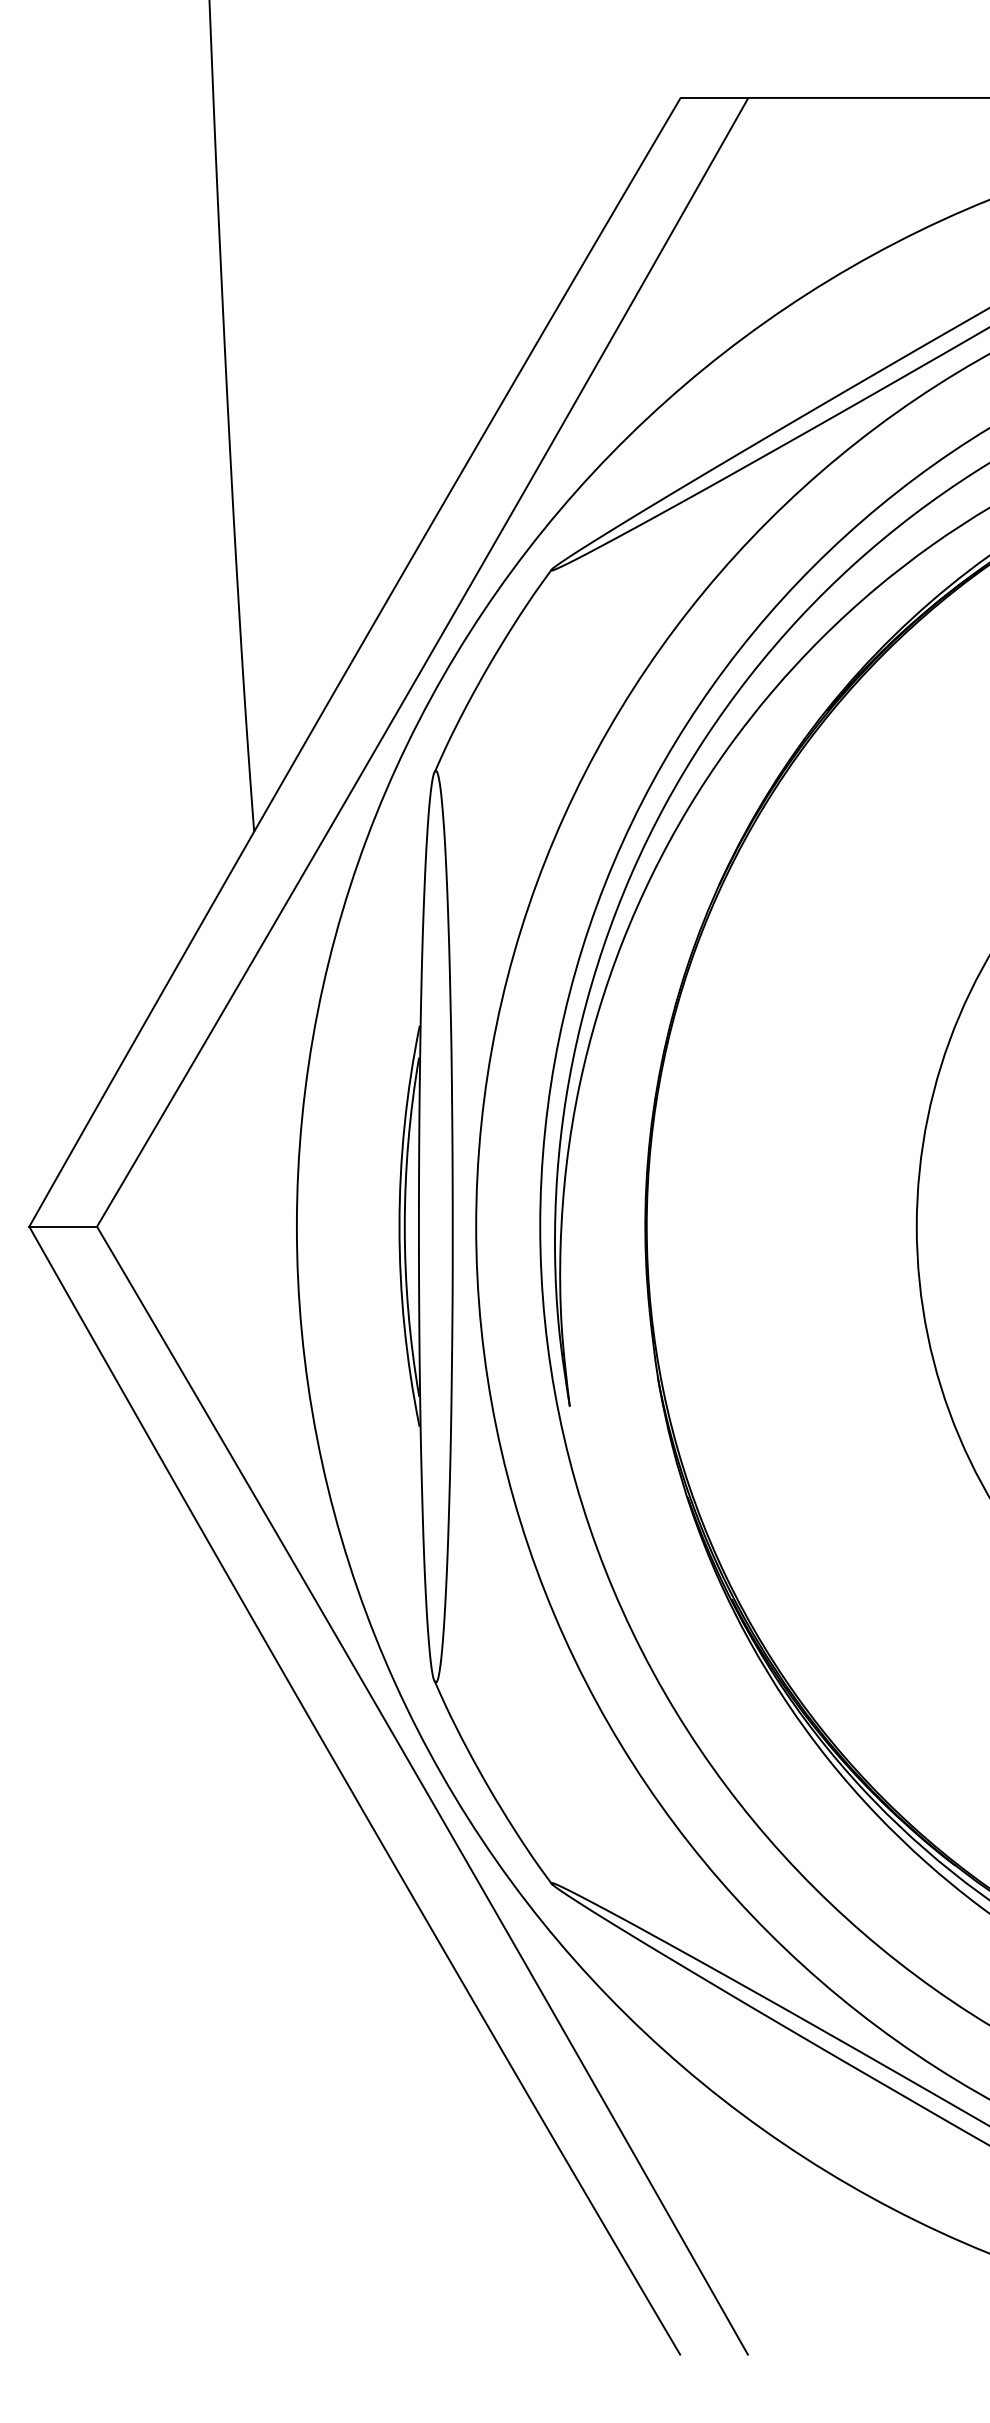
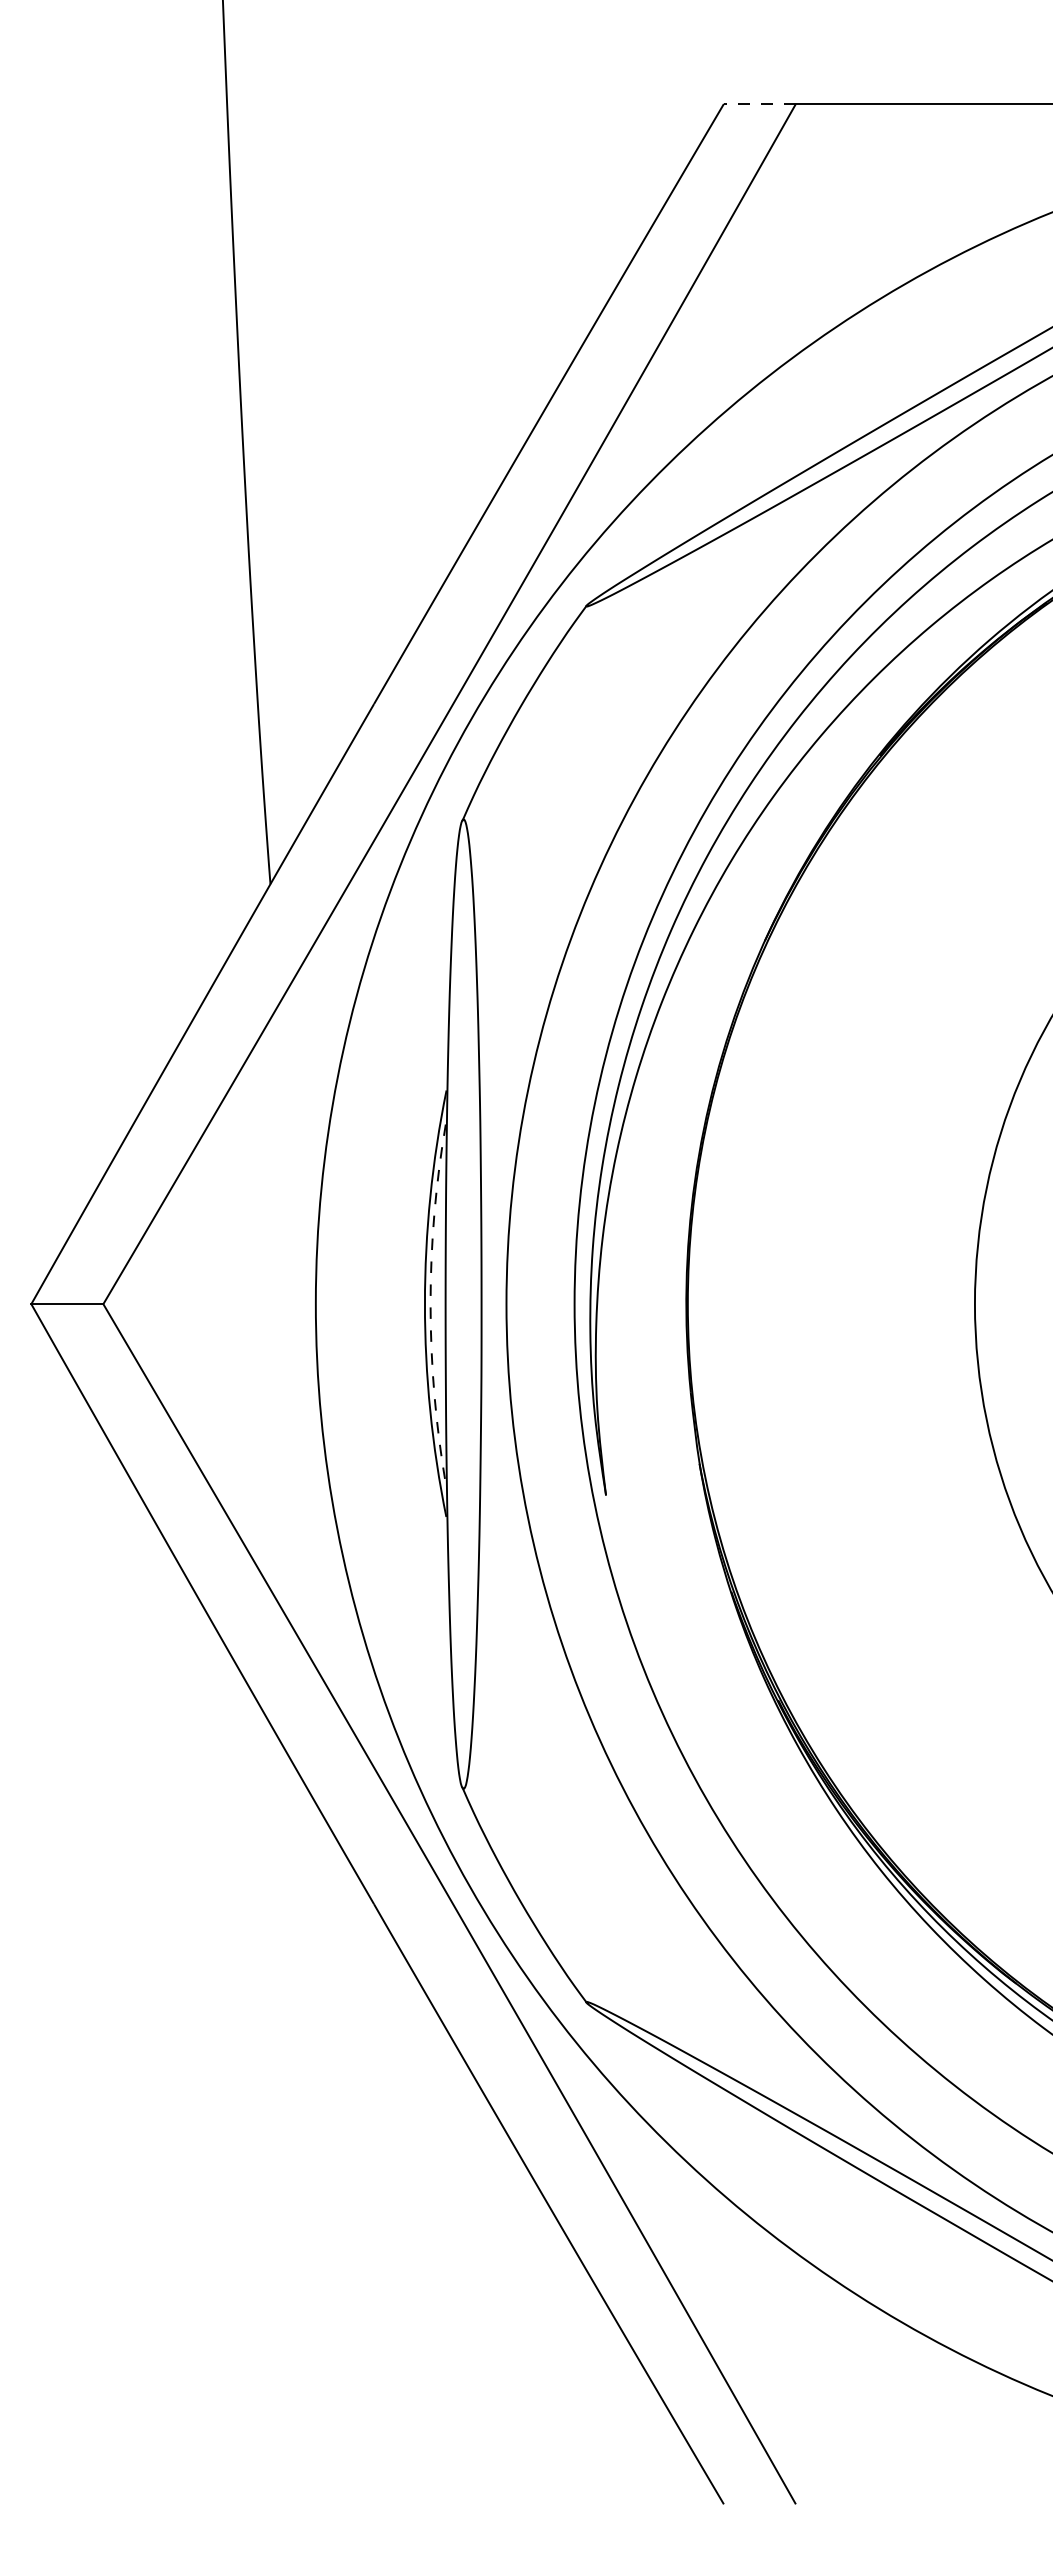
line: (714, 97) -> (759, 103), solid -> dashed
arc: (404, 1227) -> (430, 1304), solid -> dashed

